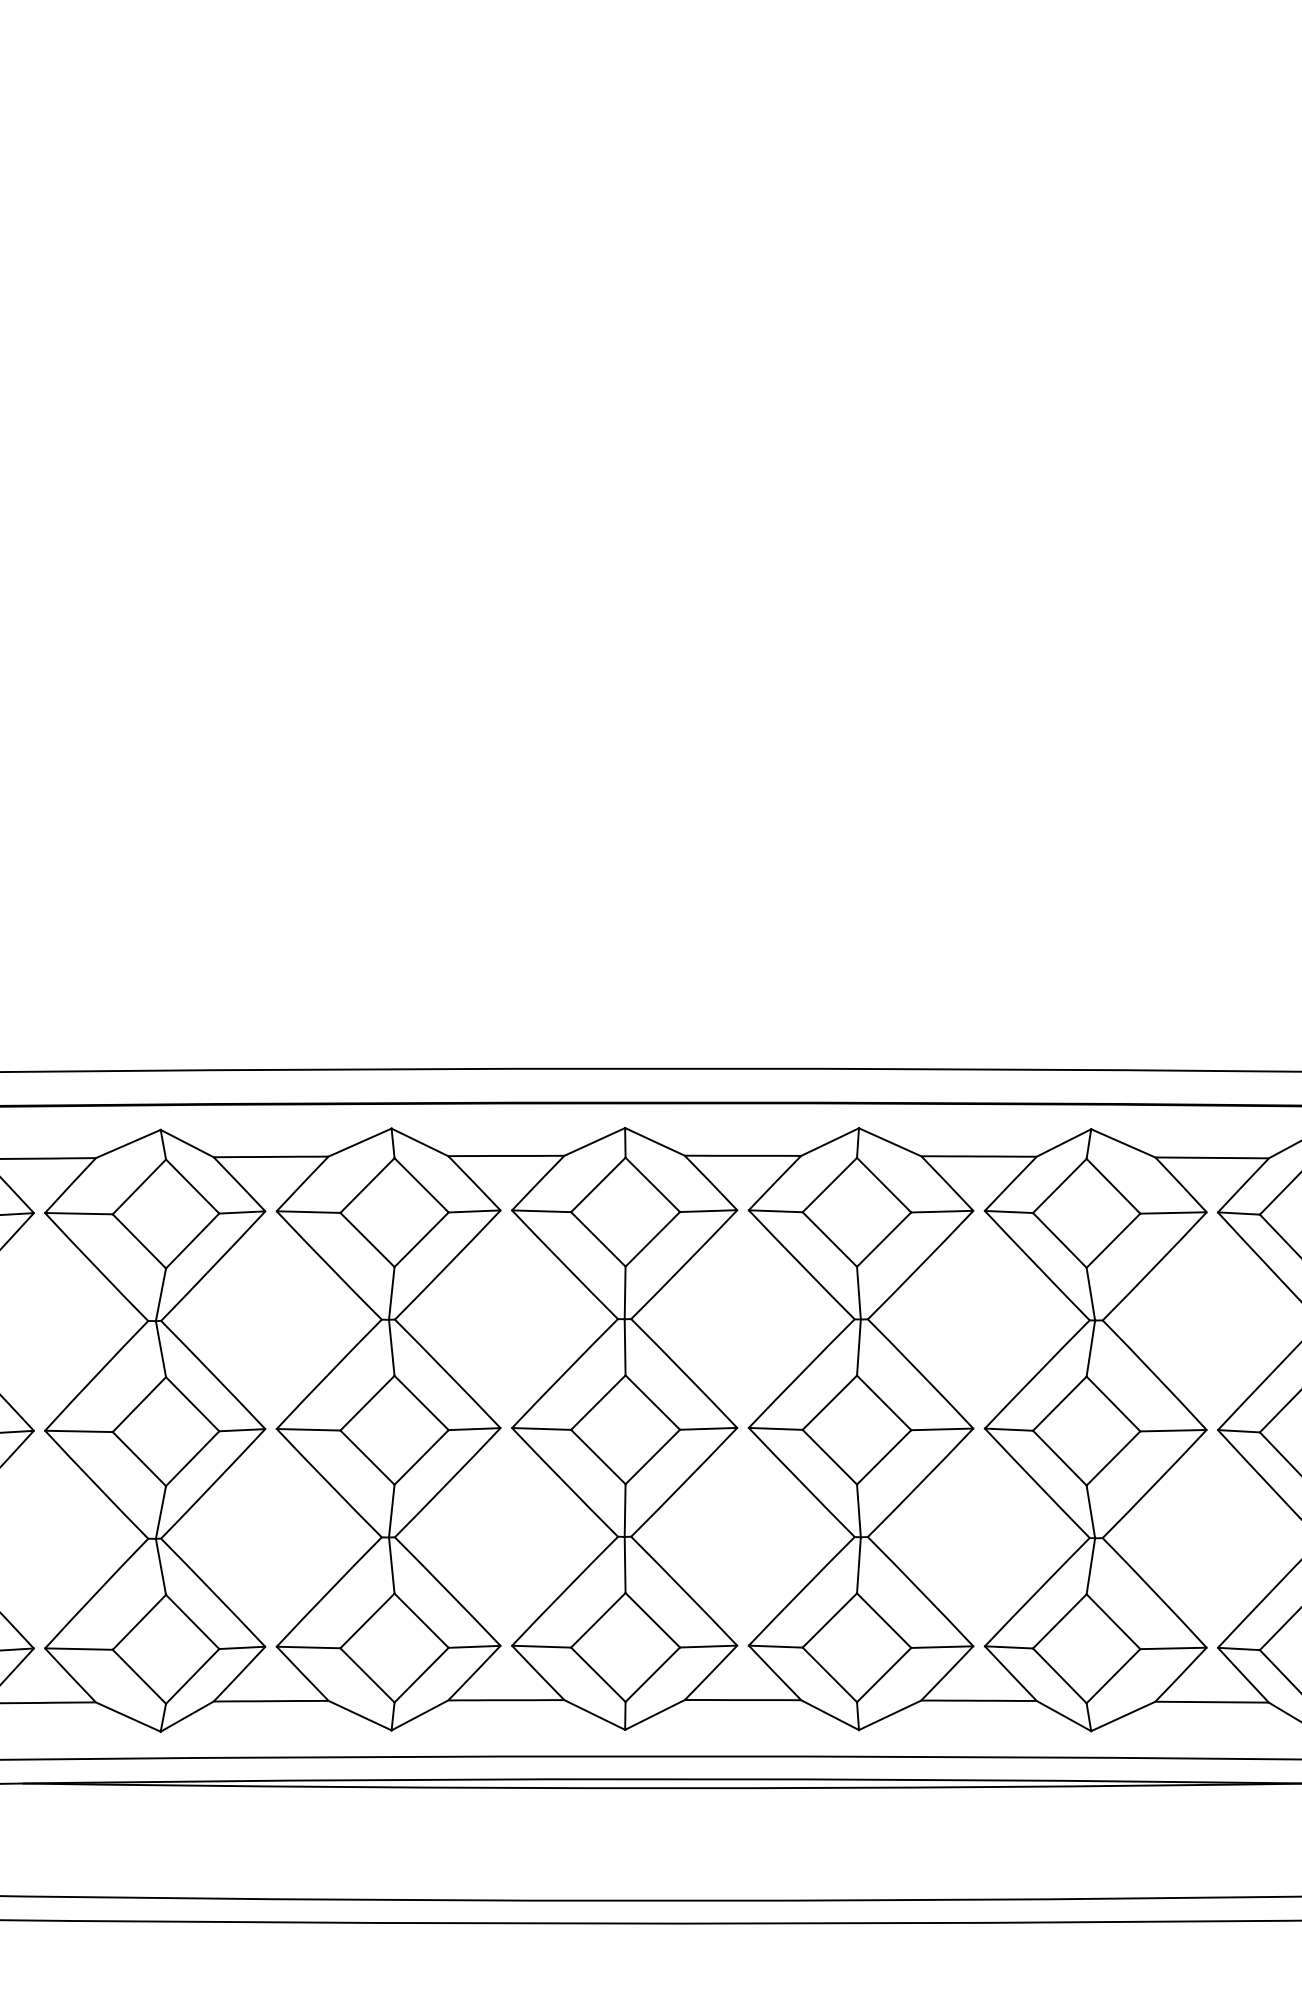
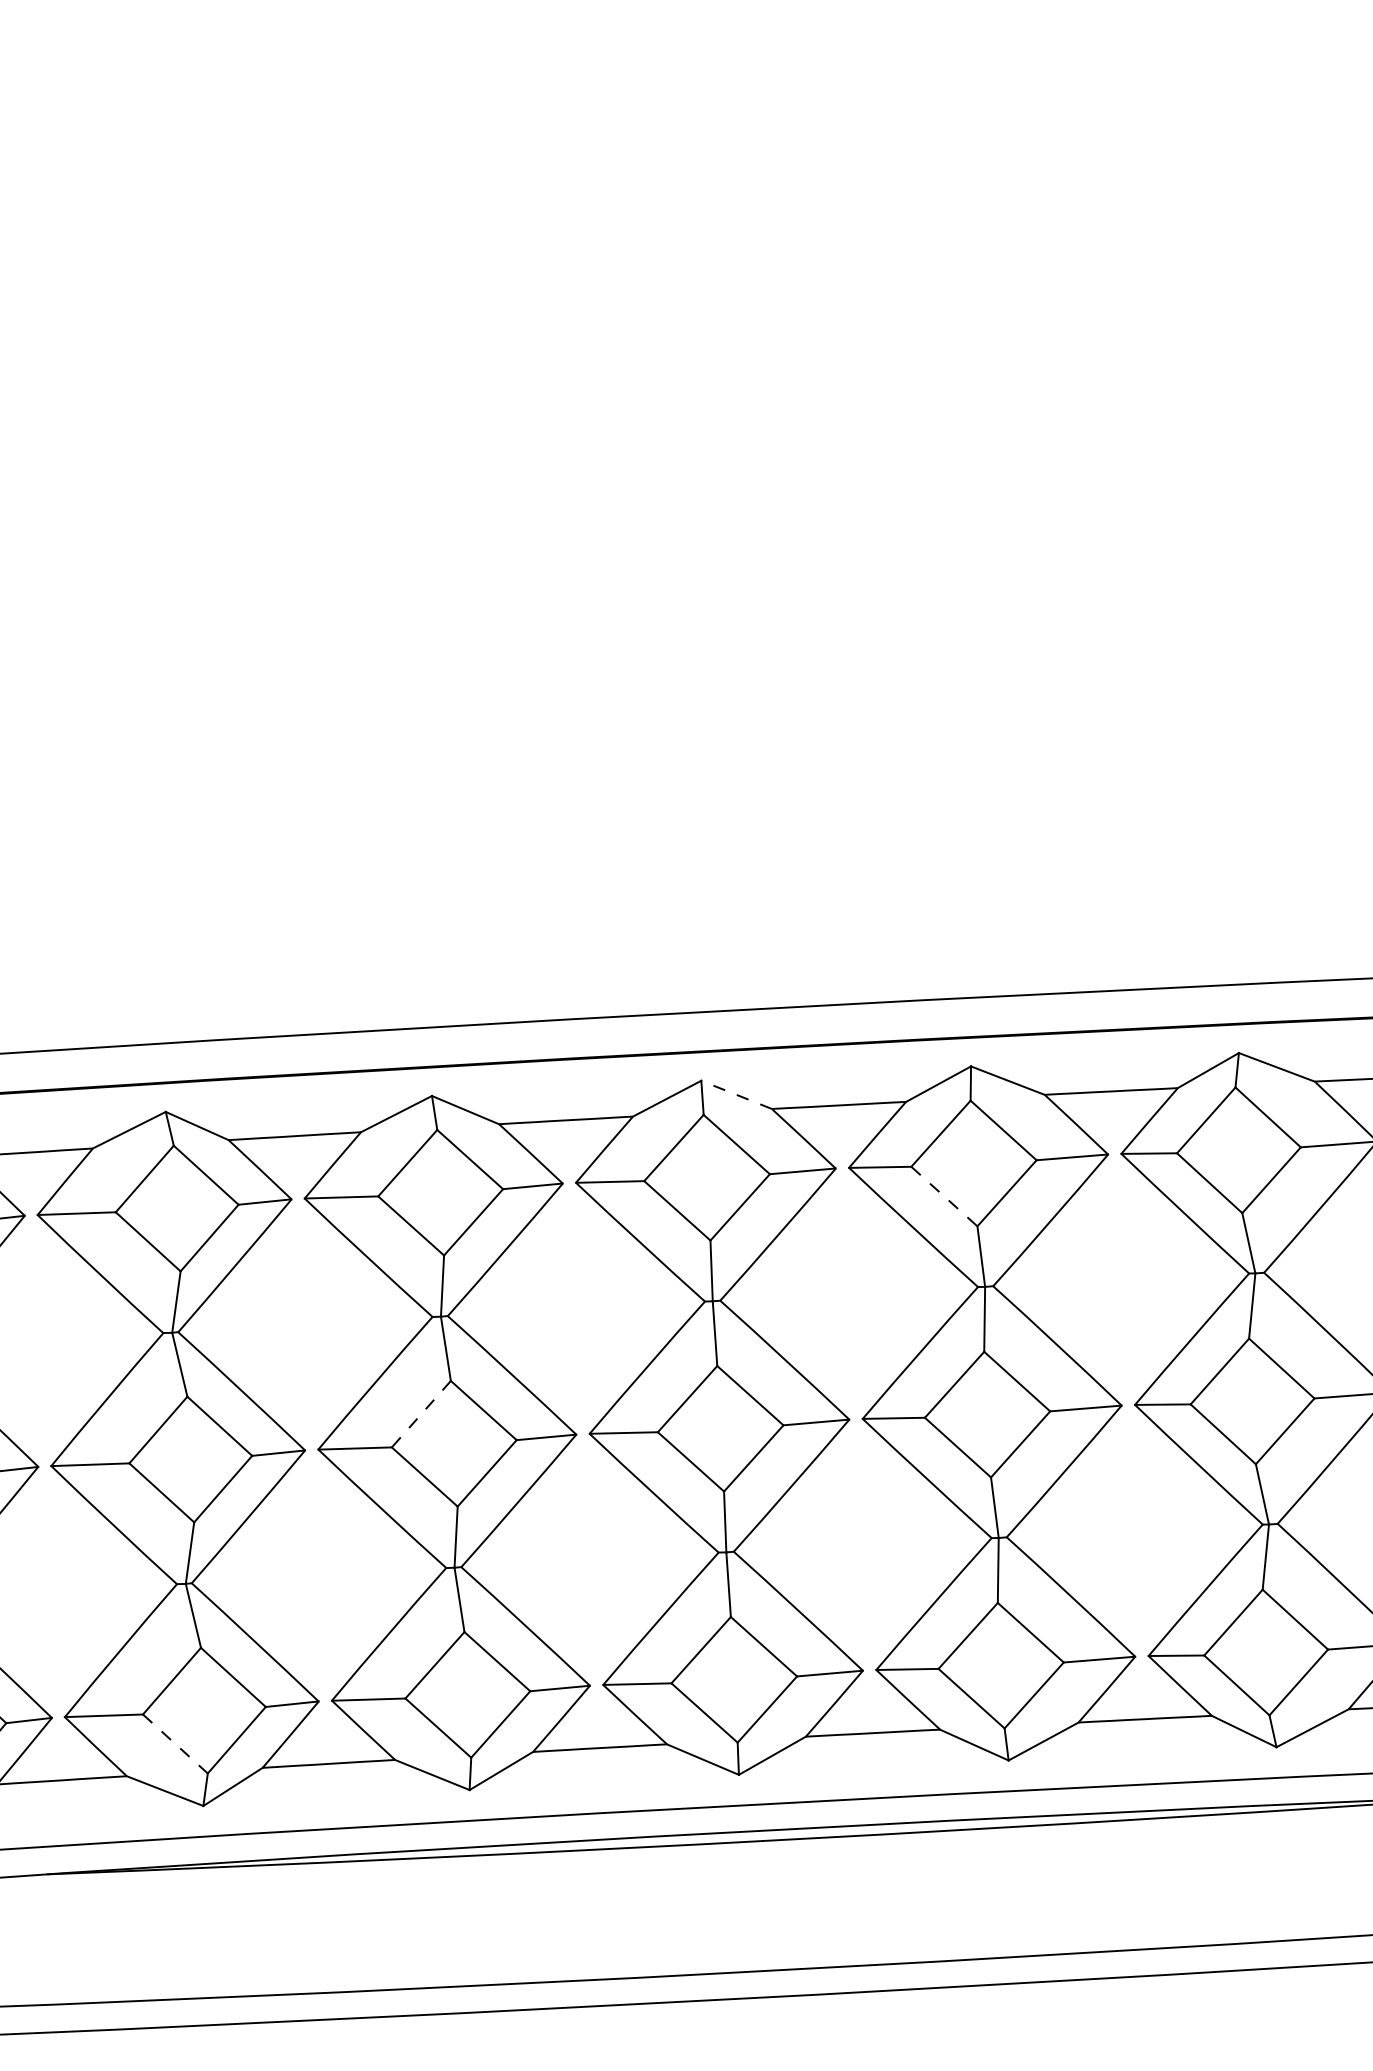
line: (654, 1141) -> (736, 1094), solid -> dashed
line: (829, 1239) -> (943, 1196), solid -> dashed
line: (367, 1403) -> (421, 1414), solid -> dashed
line: (139, 1676) -> (175, 1743), solid -> dashed

